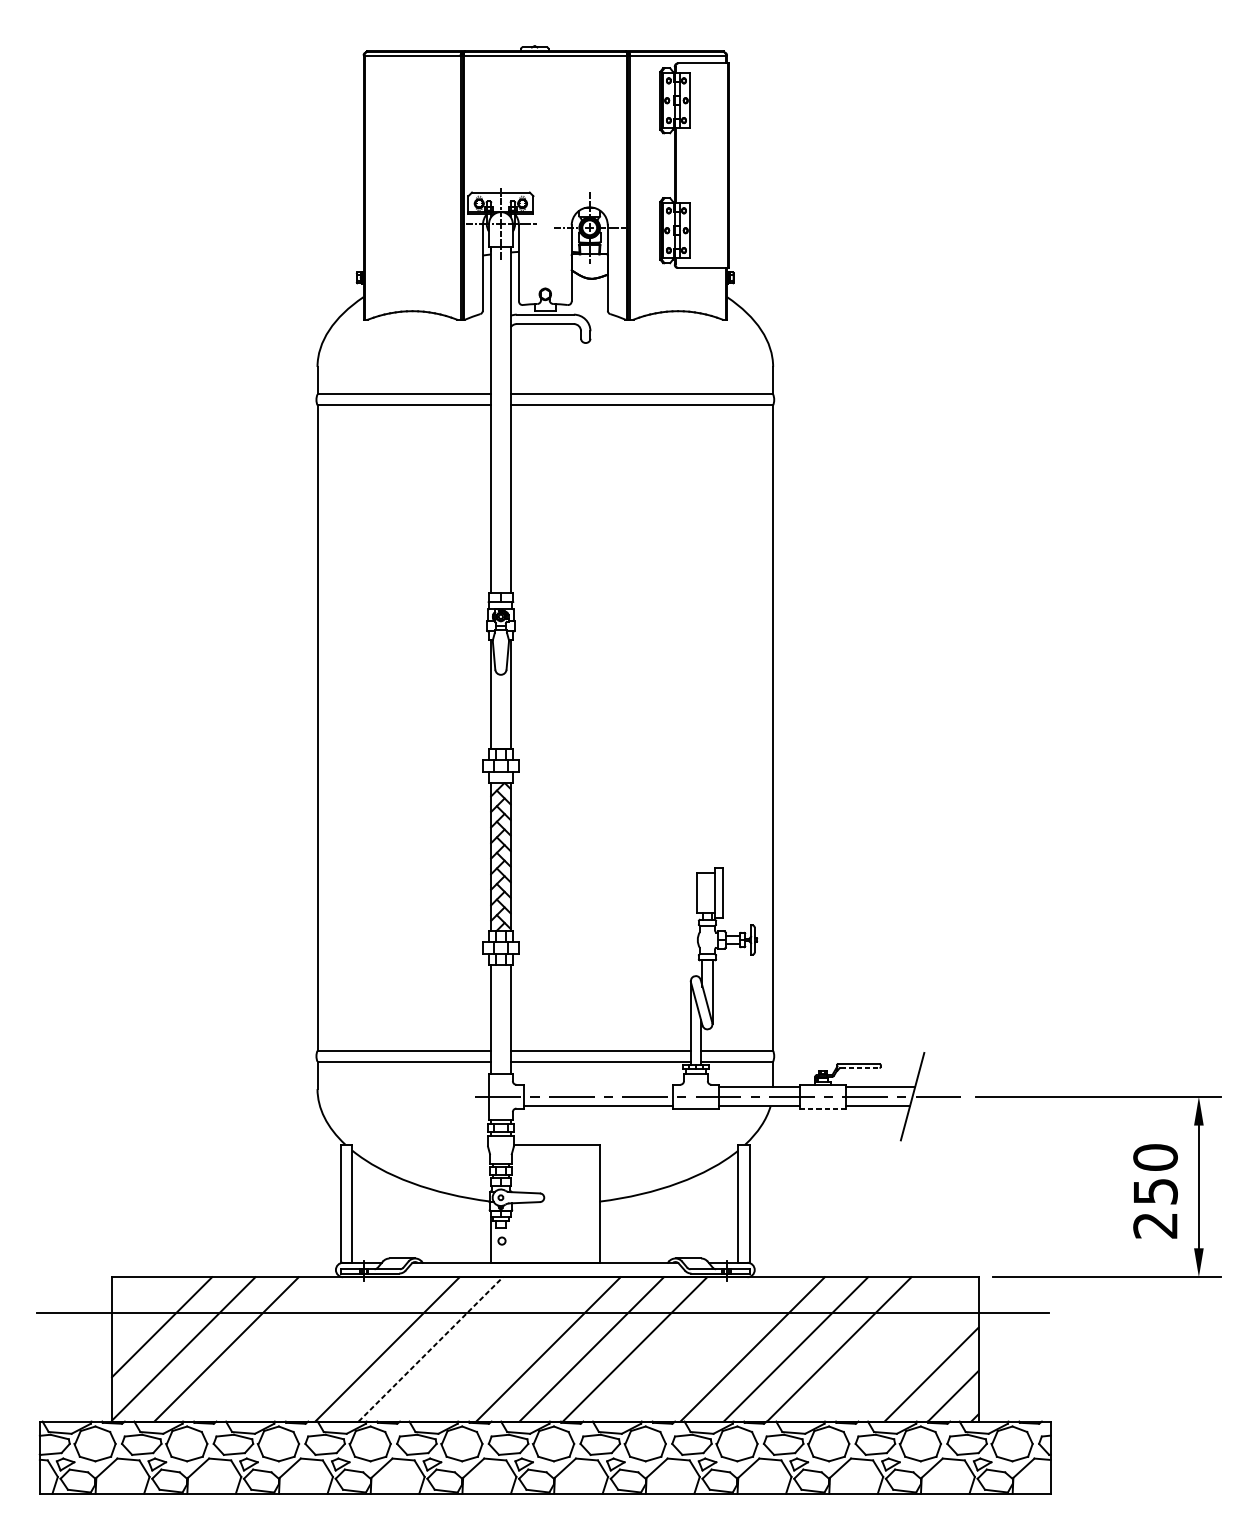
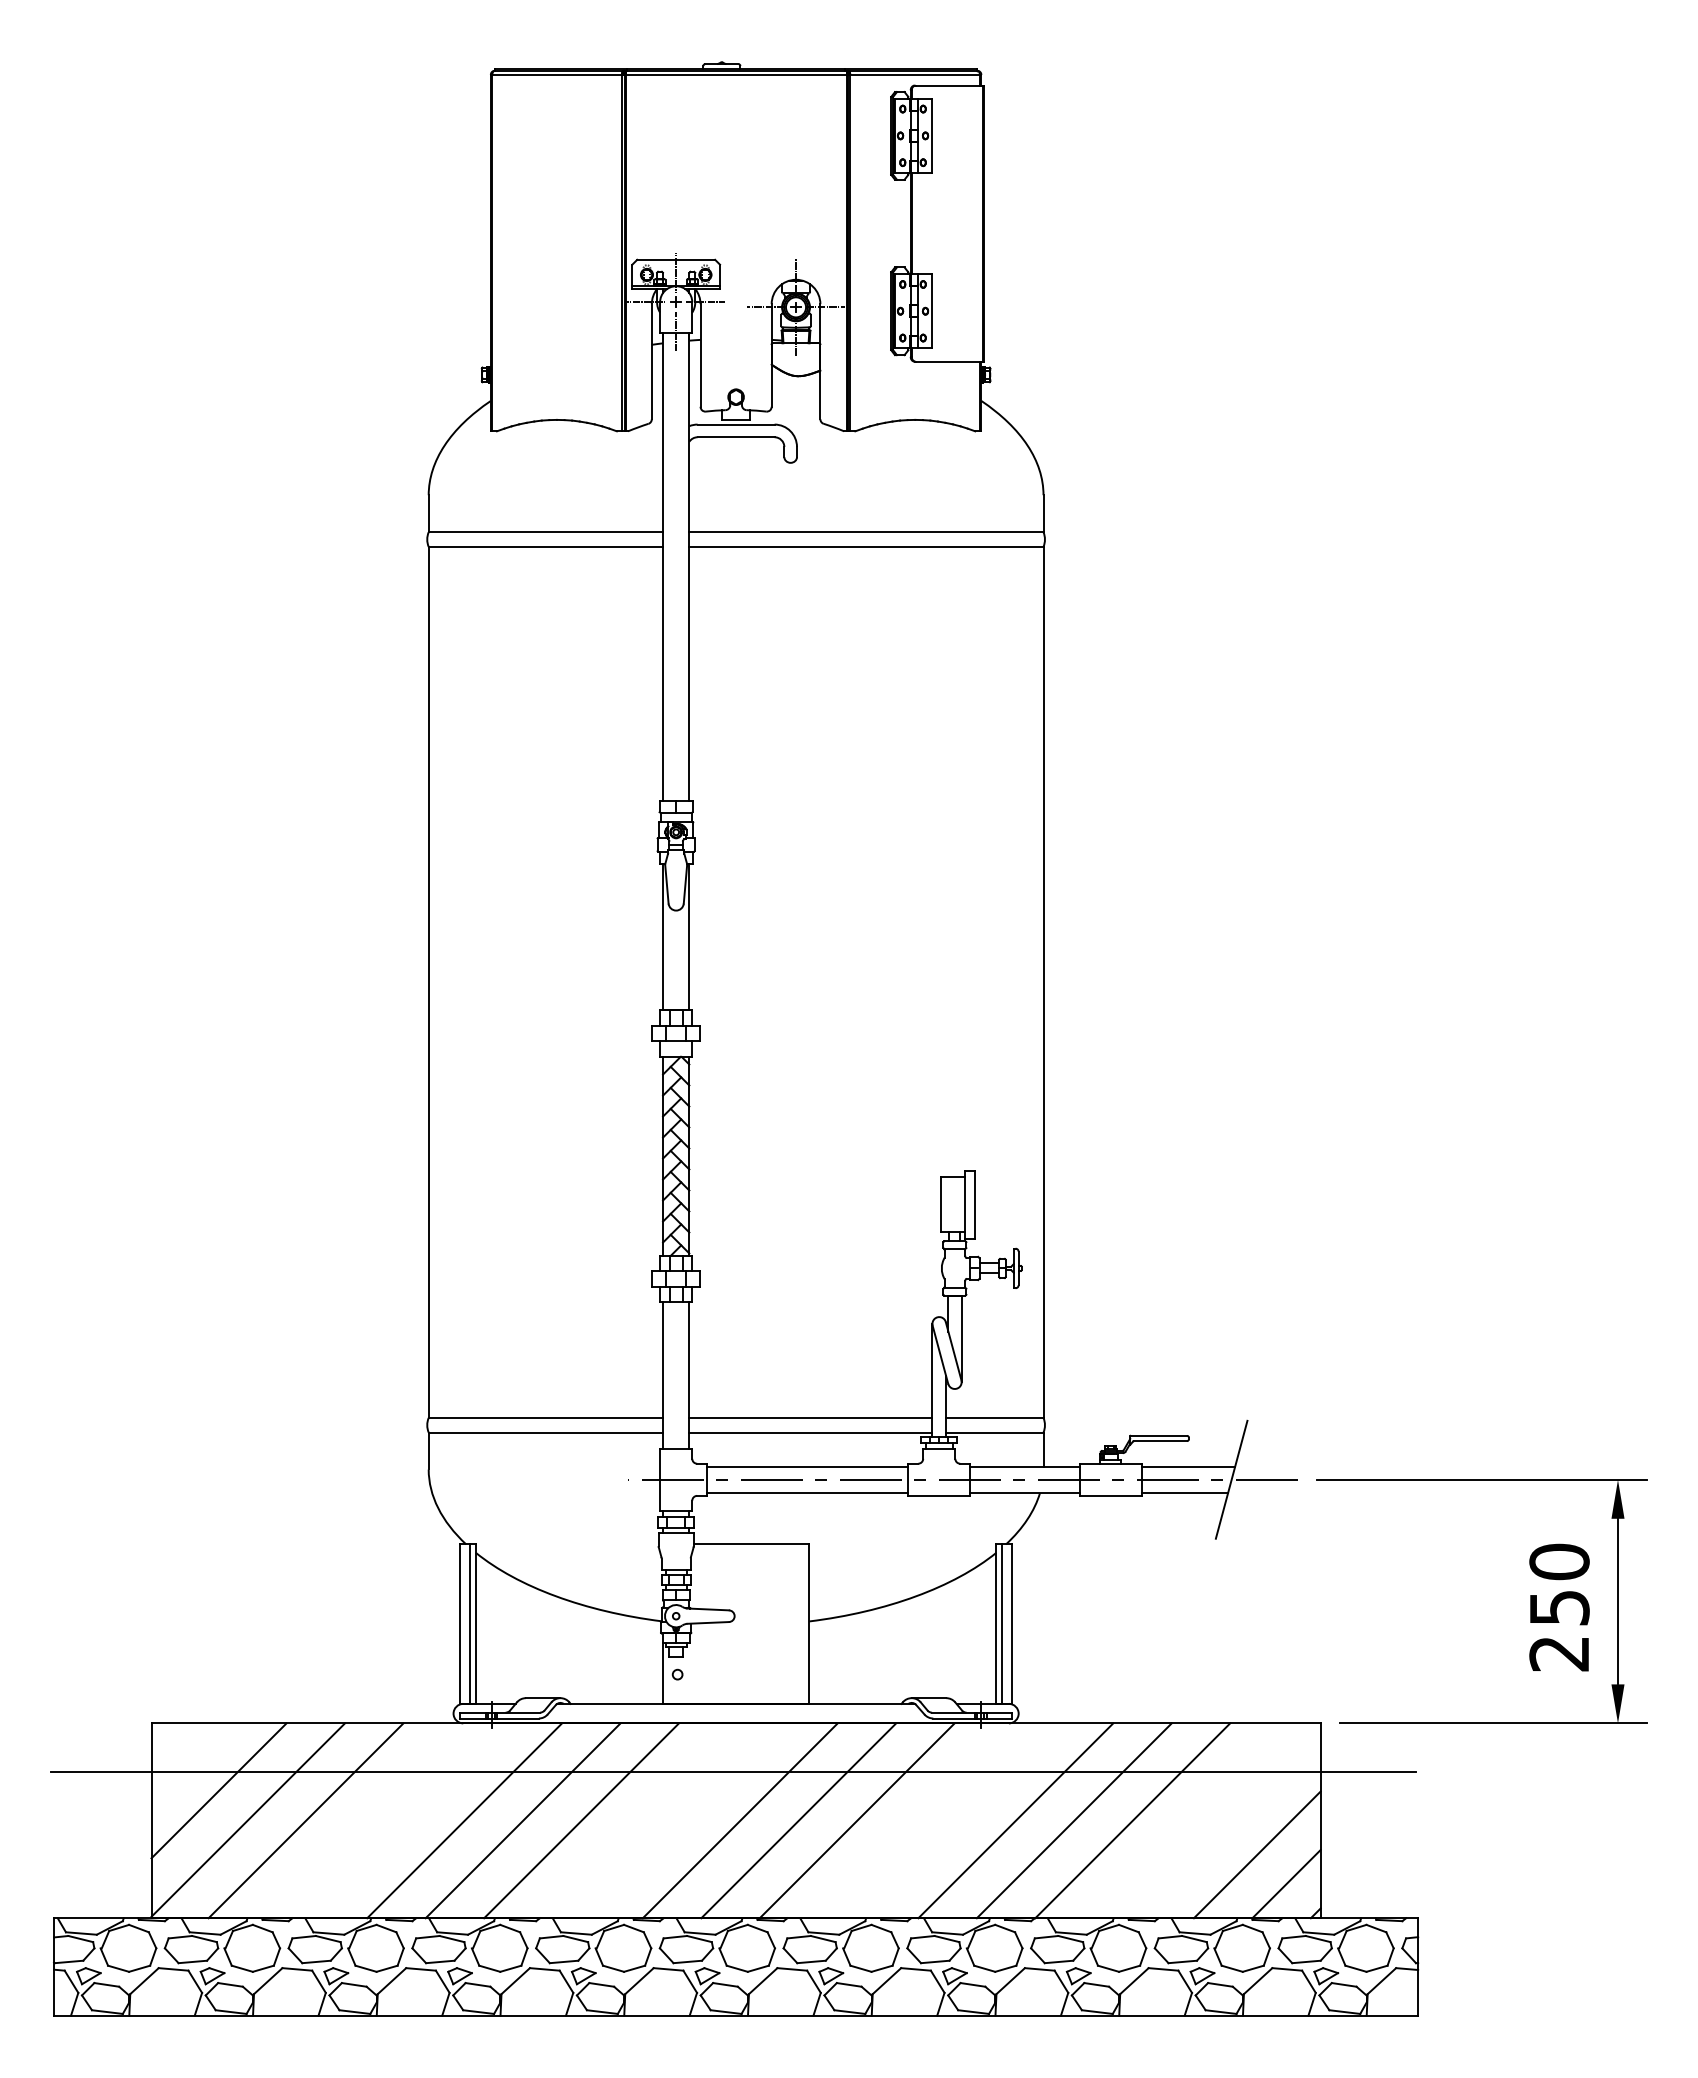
line: (860, 1068) -> (1161, 1441), dashed -> solid
line: (598, 1086) -> (807, 1466), added
line: (822, 1108) -> (1110, 1495), dashed -> solid
line: (348, 1203) -> (470, 1623), added
line: (742, 1203) -> (1002, 1623), added
line: (344, 1349) -> (464, 1820), added
line: (430, 1349) -> (581, 1820), dashed -> solid

